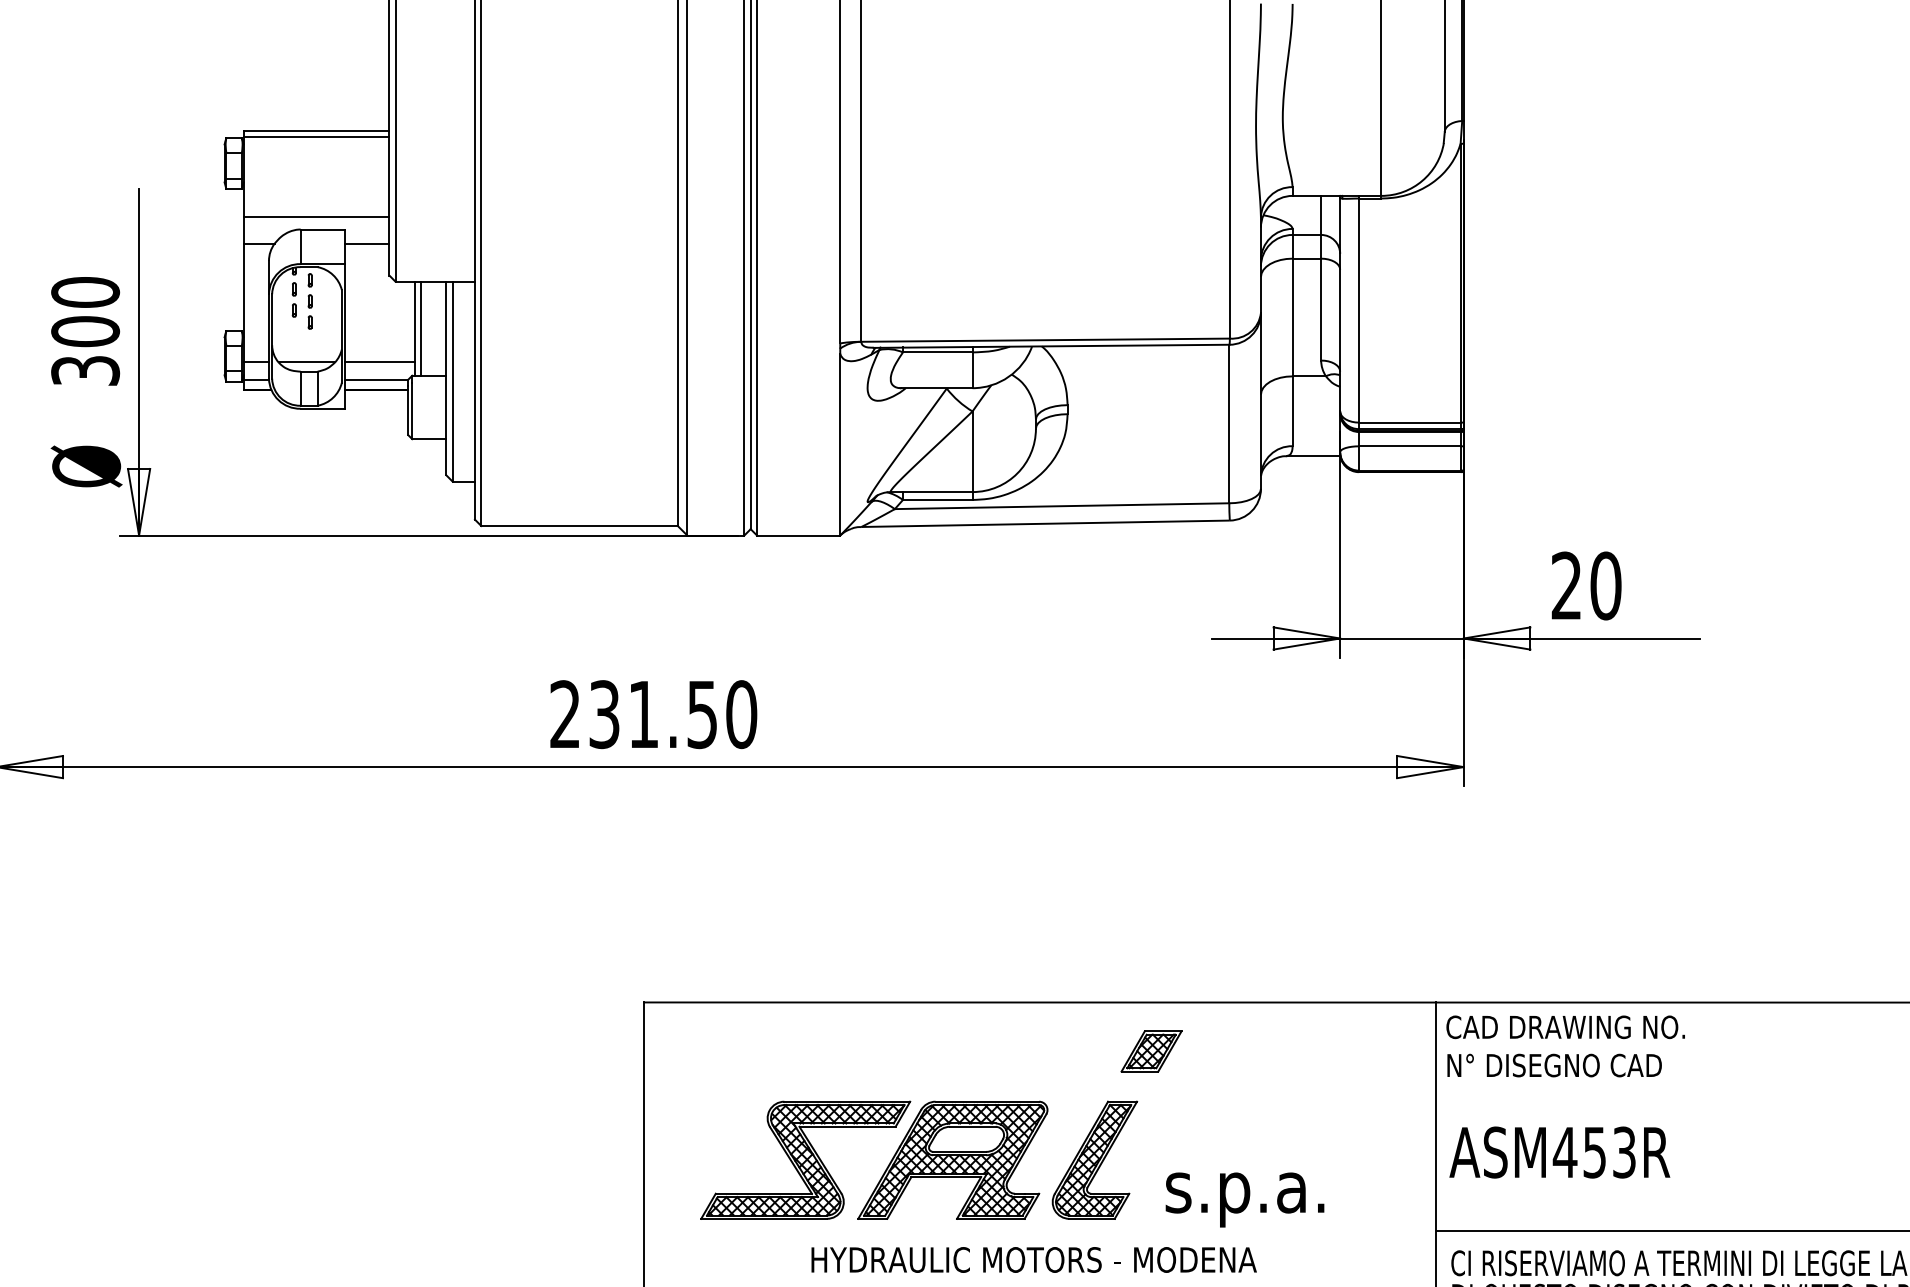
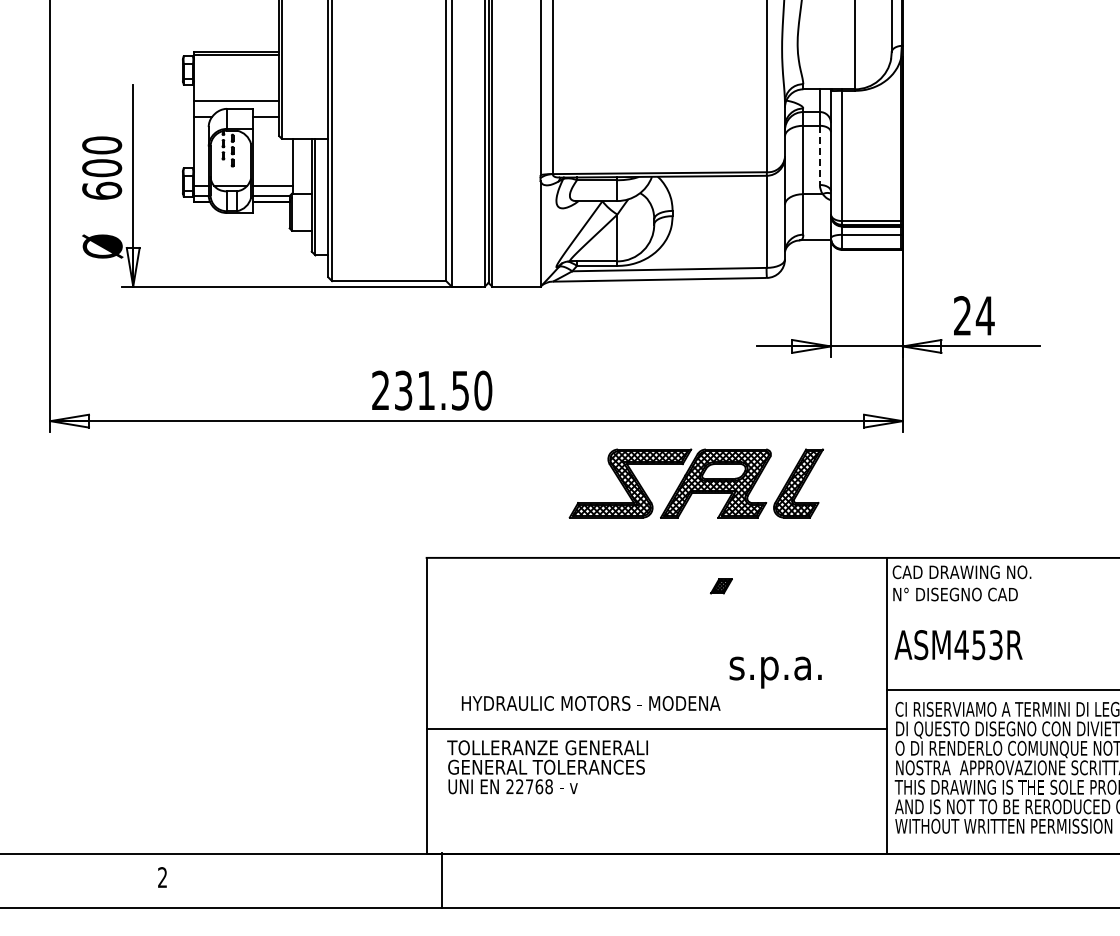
line: (1320, 309) -> (819, 155), solid -> dashed
line: (421, 328) -> (297, 166), removed
text: (86, 370) -> (102, 190), 300 -> 600
text: (1604, 585) -> (984, 315), 20 -> 24
part: (1151, 1051) -> (721, 586), size x0.6
part: (917, 1160) -> (695, 483), moved
text: (1032, 1260) -> (590, 703), moved

